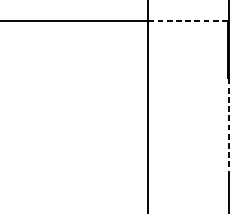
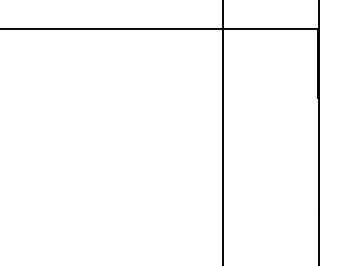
line: (188, 21) -> (270, 29), dashed -> solid
line: (228, 126) -> (318, 155), dashed -> solid

